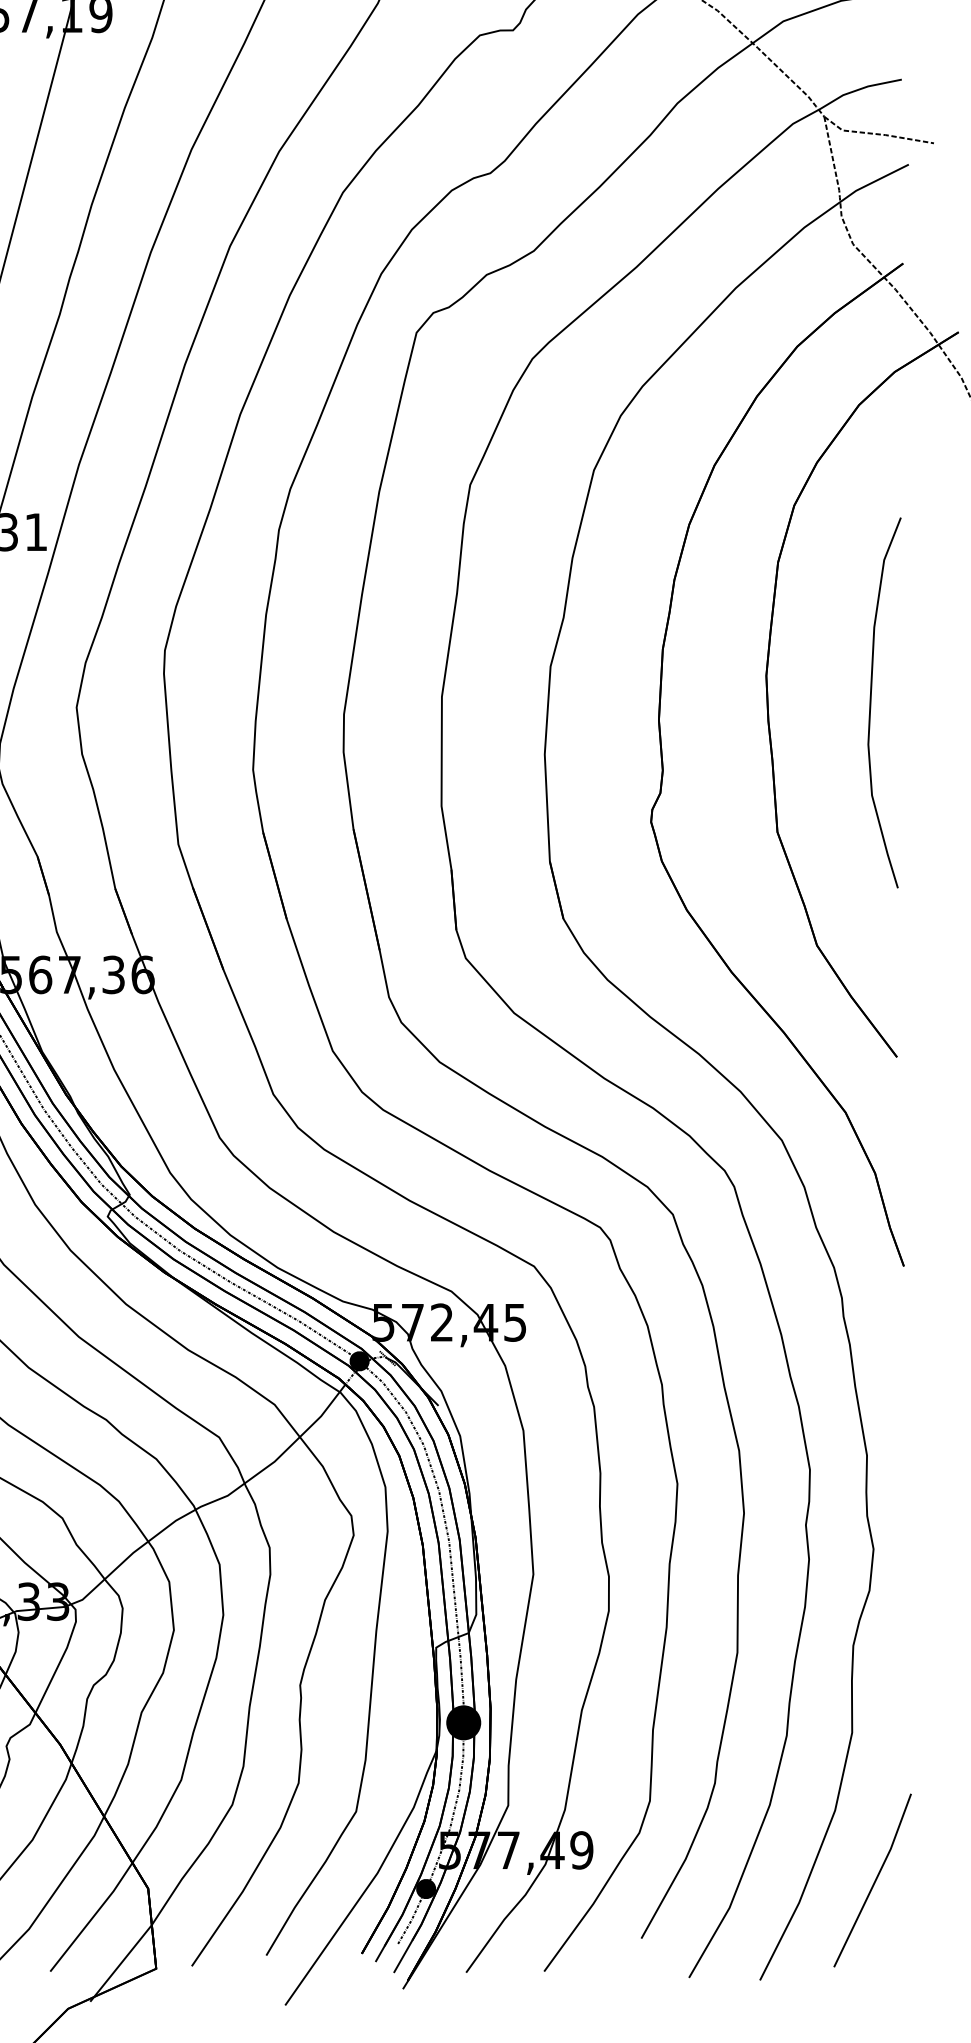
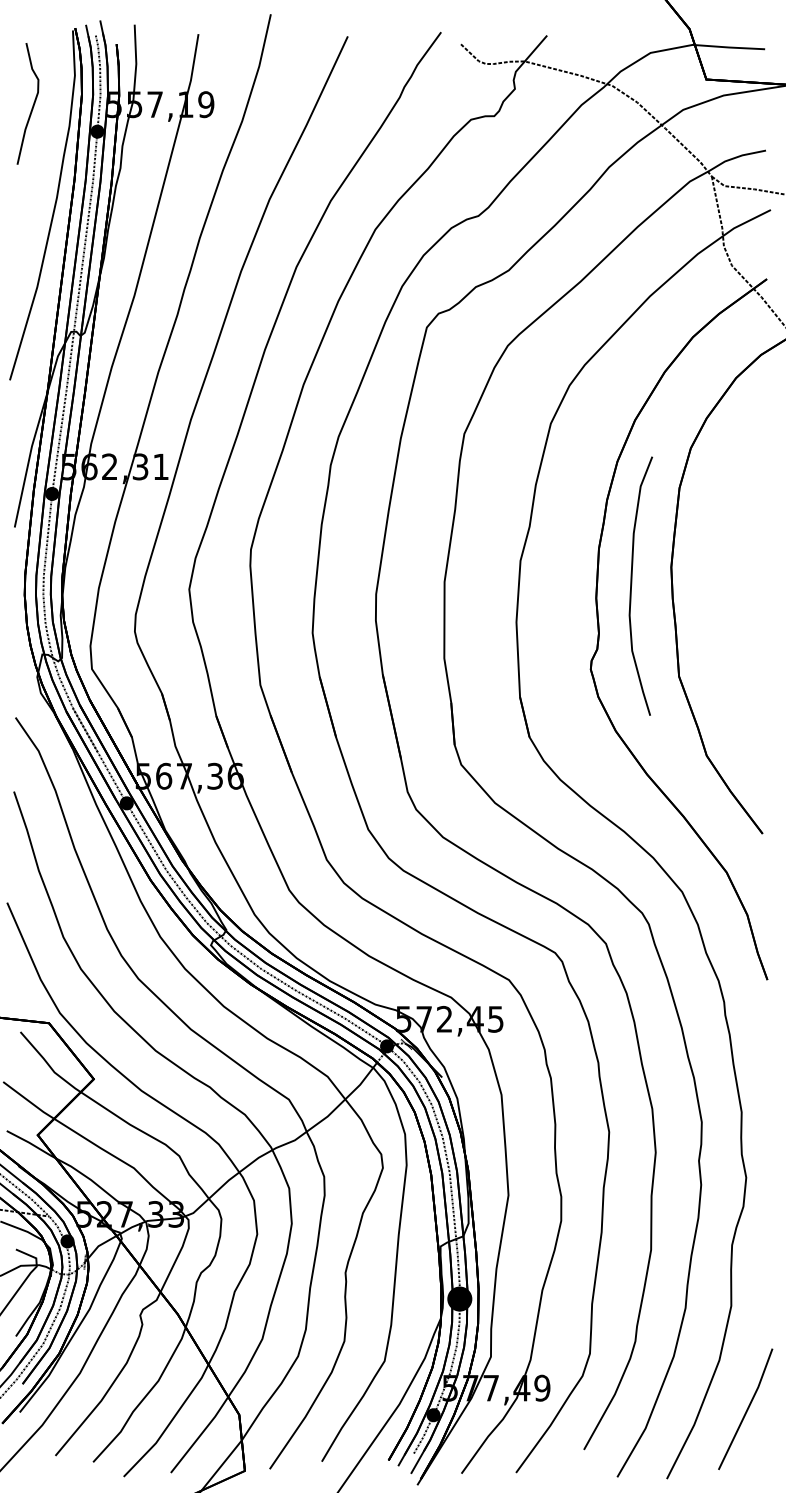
curve: (872, 700) -> (632, 584), moved

